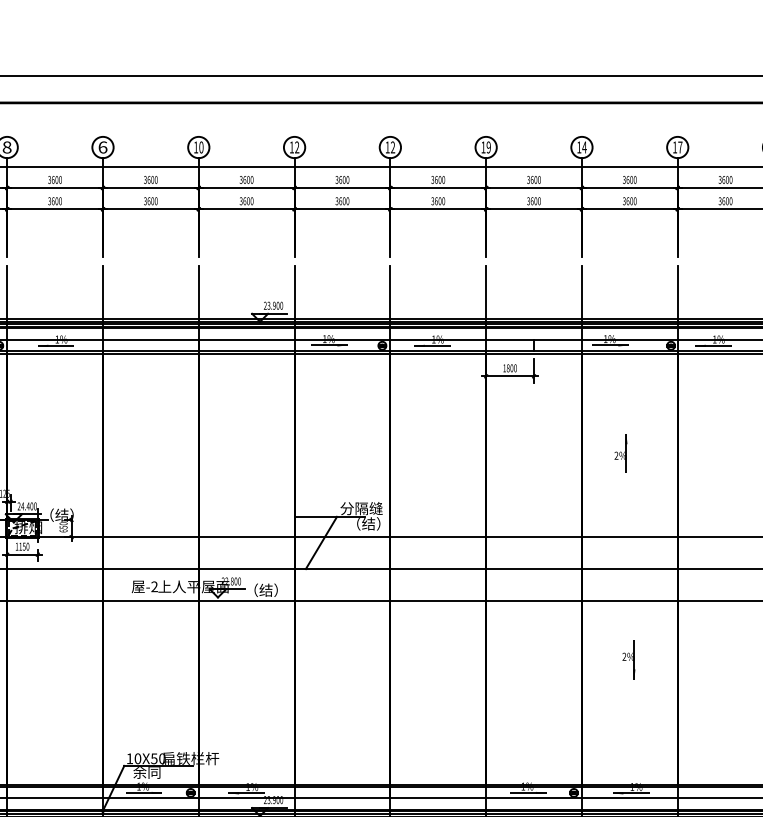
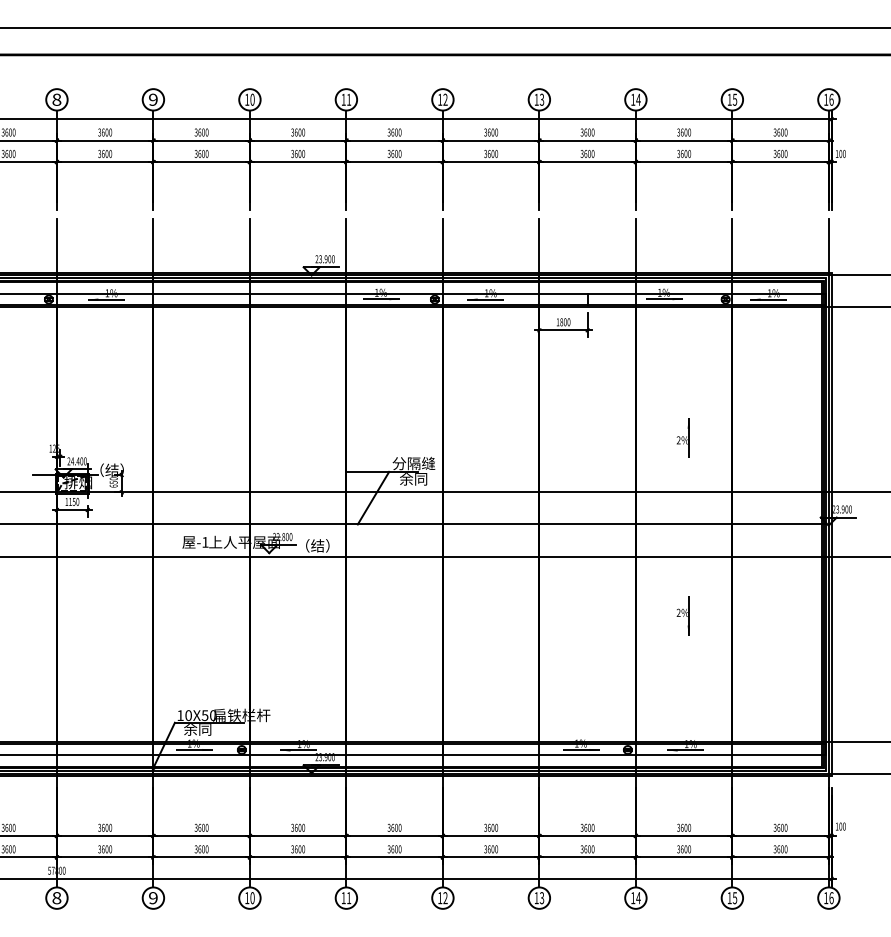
text: (103, 147) -> (153, 99), 6 -> 9
text: (296, 147) -> (348, 99), 12 -> 11
text: (488, 147) -> (541, 99), 19 -> 13
text: (679, 147) -> (734, 99), 17 -> 15
part: (620, 452) -> (682, 437), moved
text: (364, 523) -> (416, 478), （结） -> 余同
text: (154, 585) -> (205, 541), -2 -> -1

